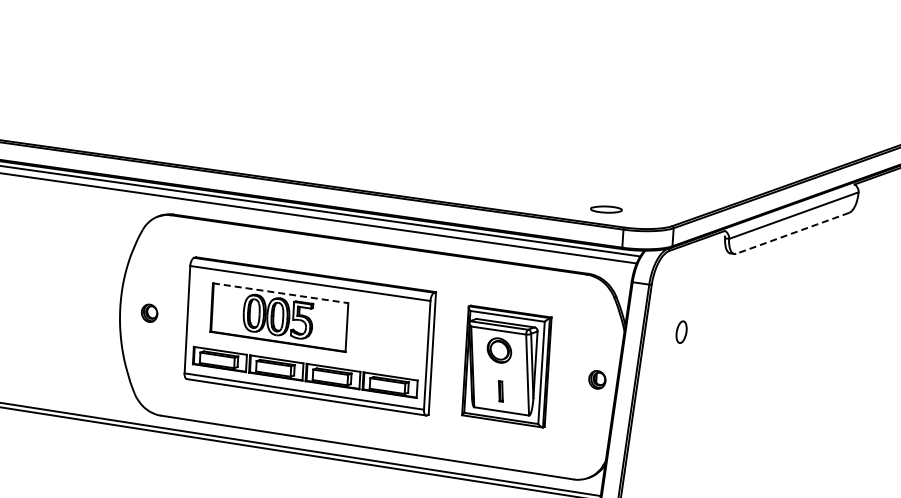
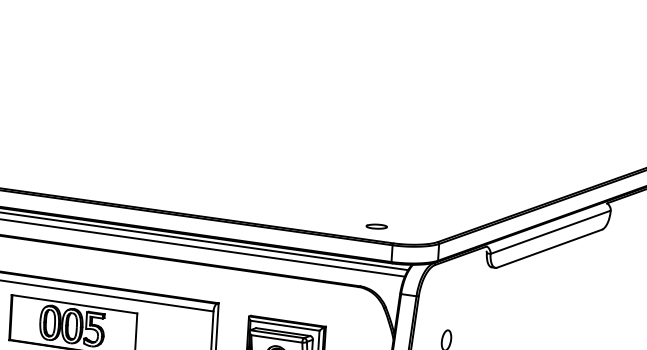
part: (606, 209) -> (376, 226), size x0.71
line: (792, 233) -> (549, 248), dashed -> solid
line: (281, 293) -> (75, 304), dashed -> solid

